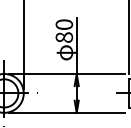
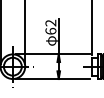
text: (63, 29) -> (50, 26), 80 -> 62

